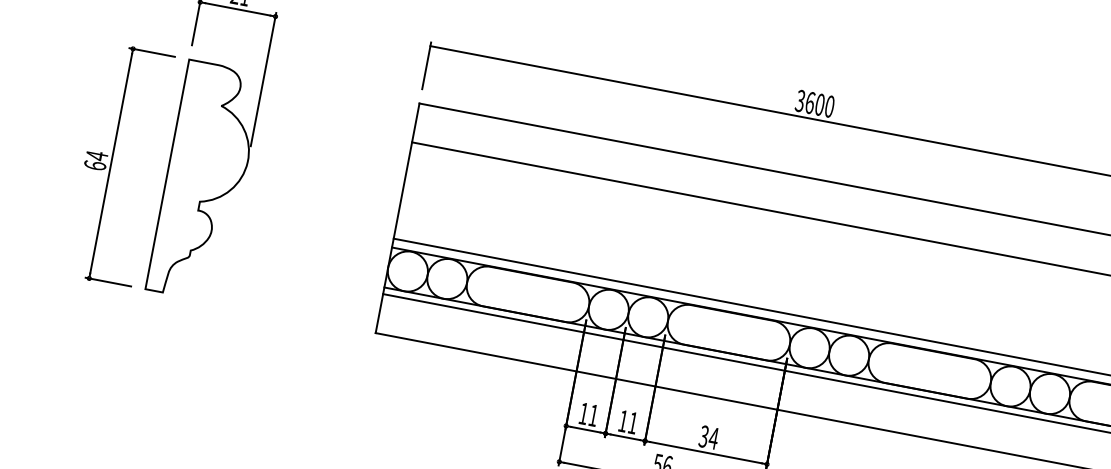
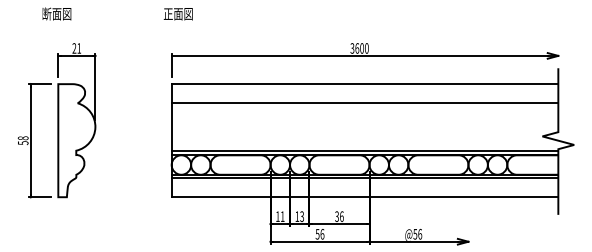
text: (94, 160) -> (22, 140), 64 -> 58
text: (631, 422) -> (301, 216), 11 -> 13
text: (713, 438) -> (341, 216), 34 -> 36

